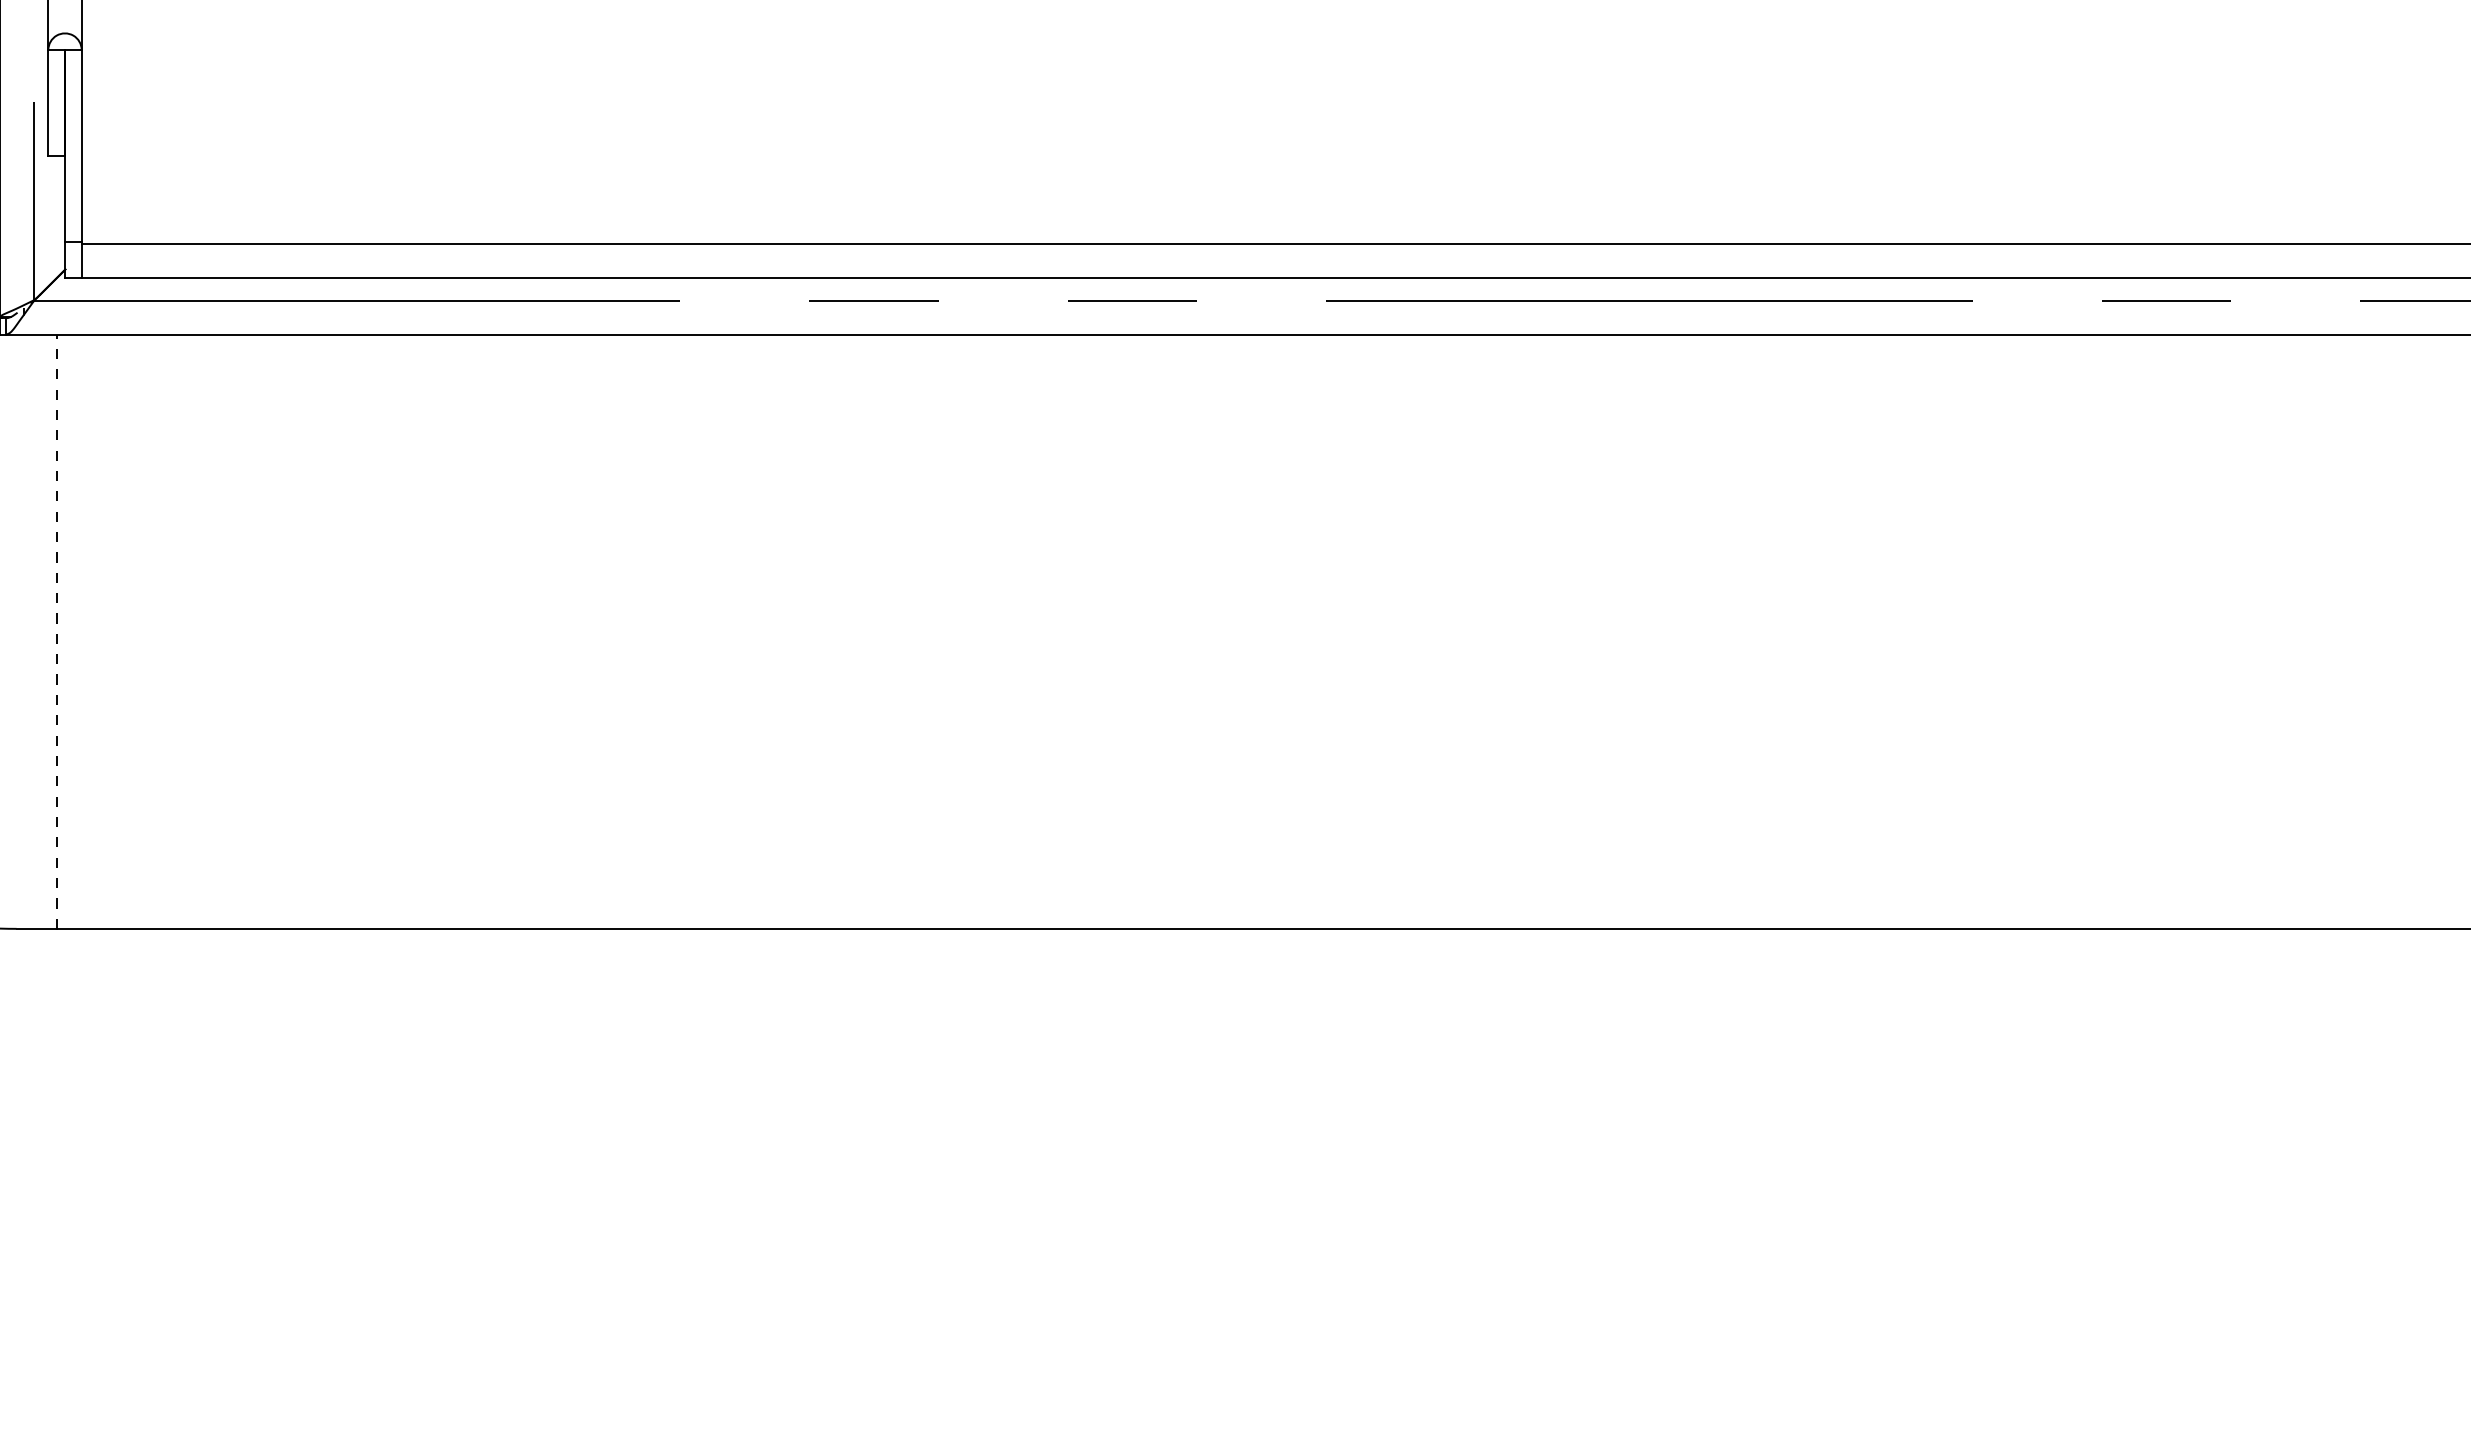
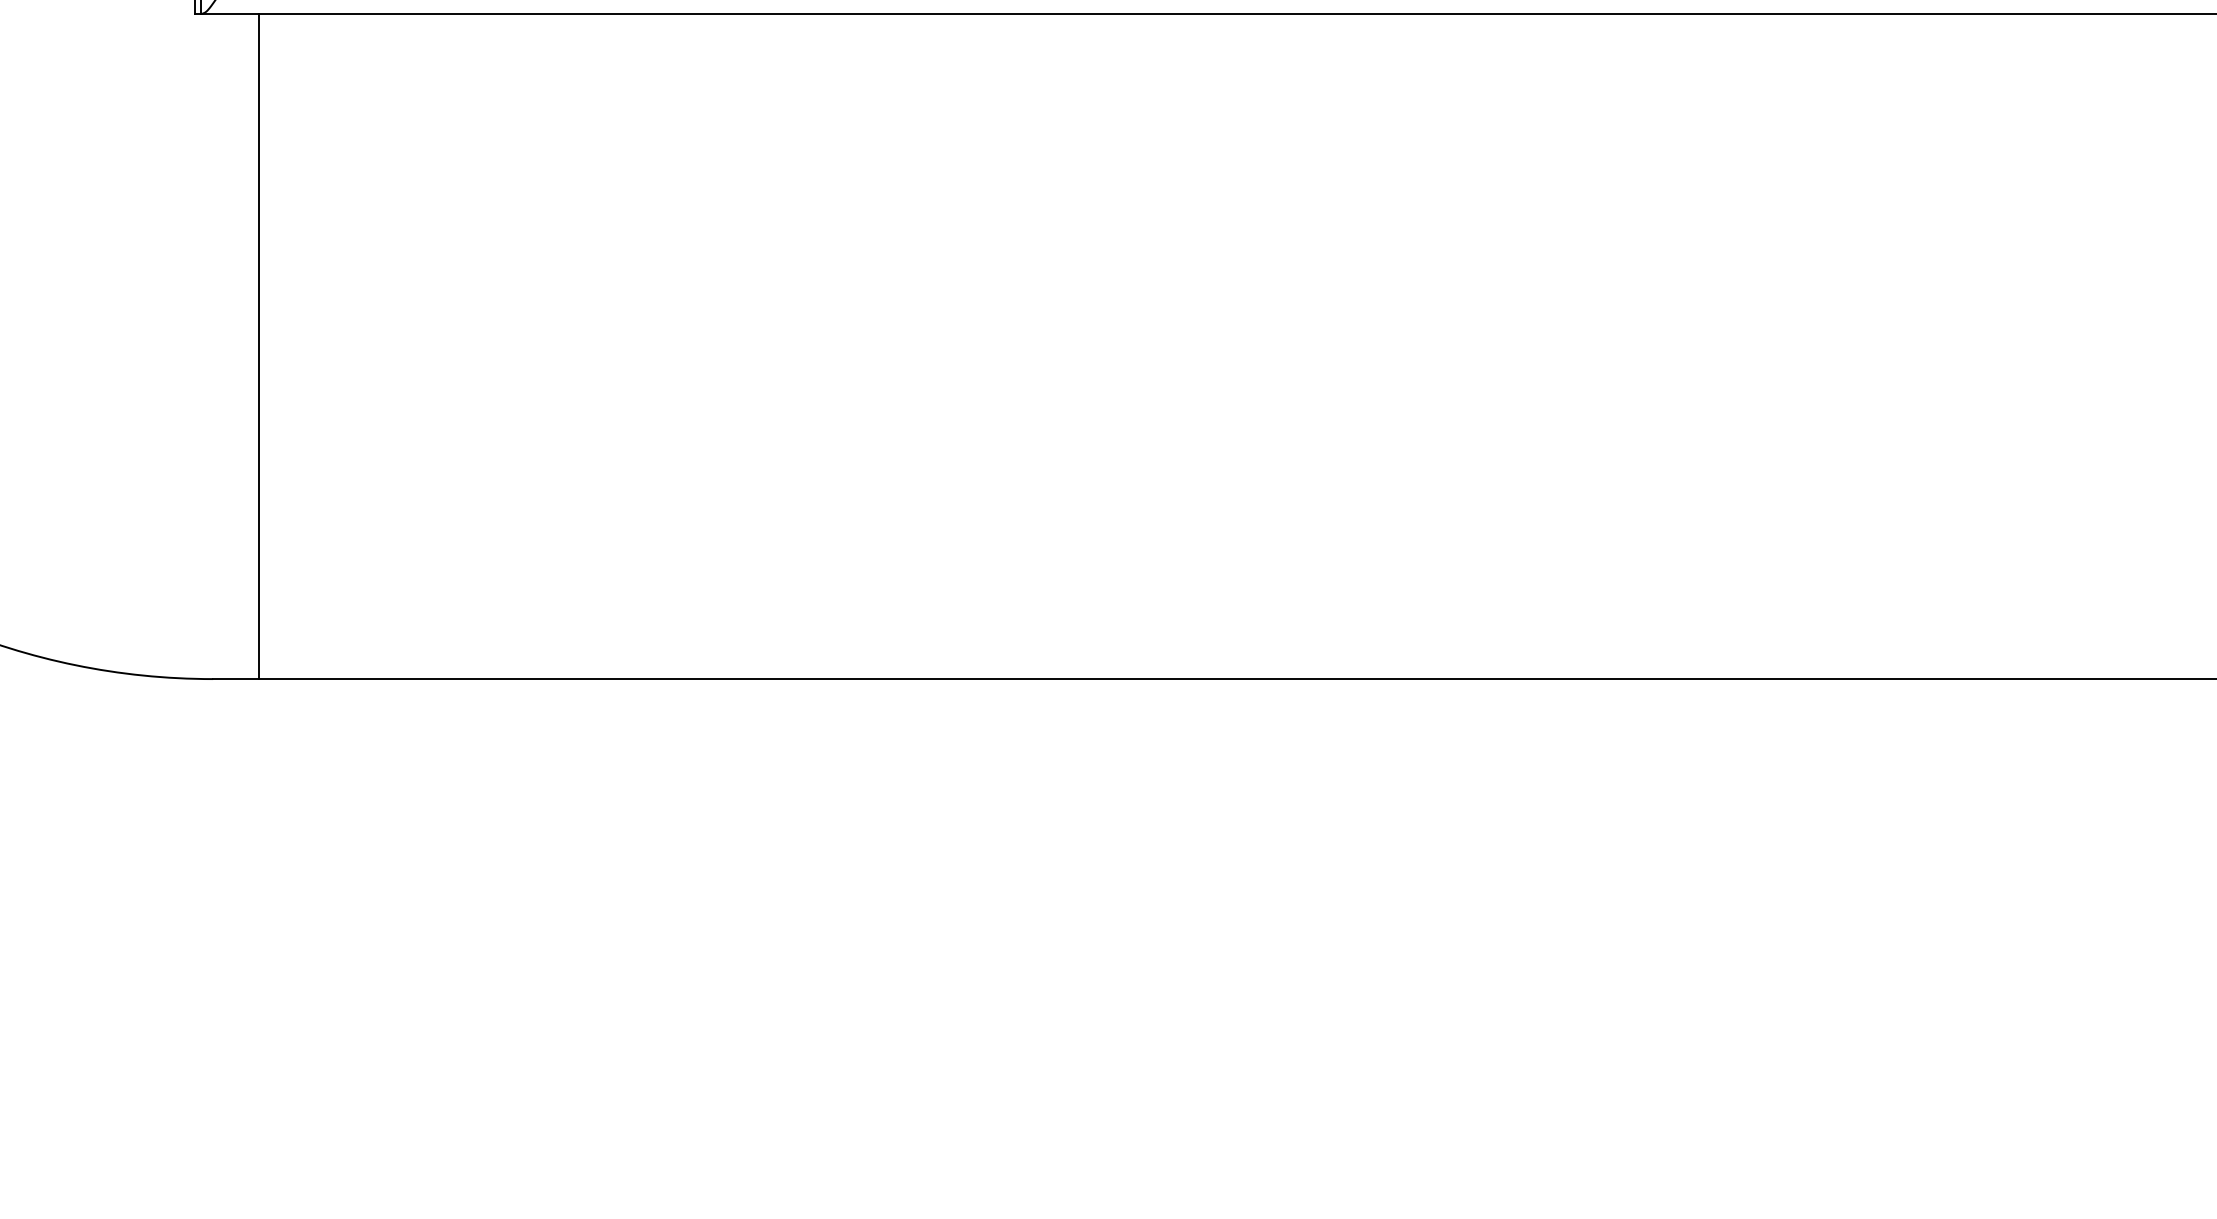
line: (57, 631) -> (258, 346), dashed -> solid

